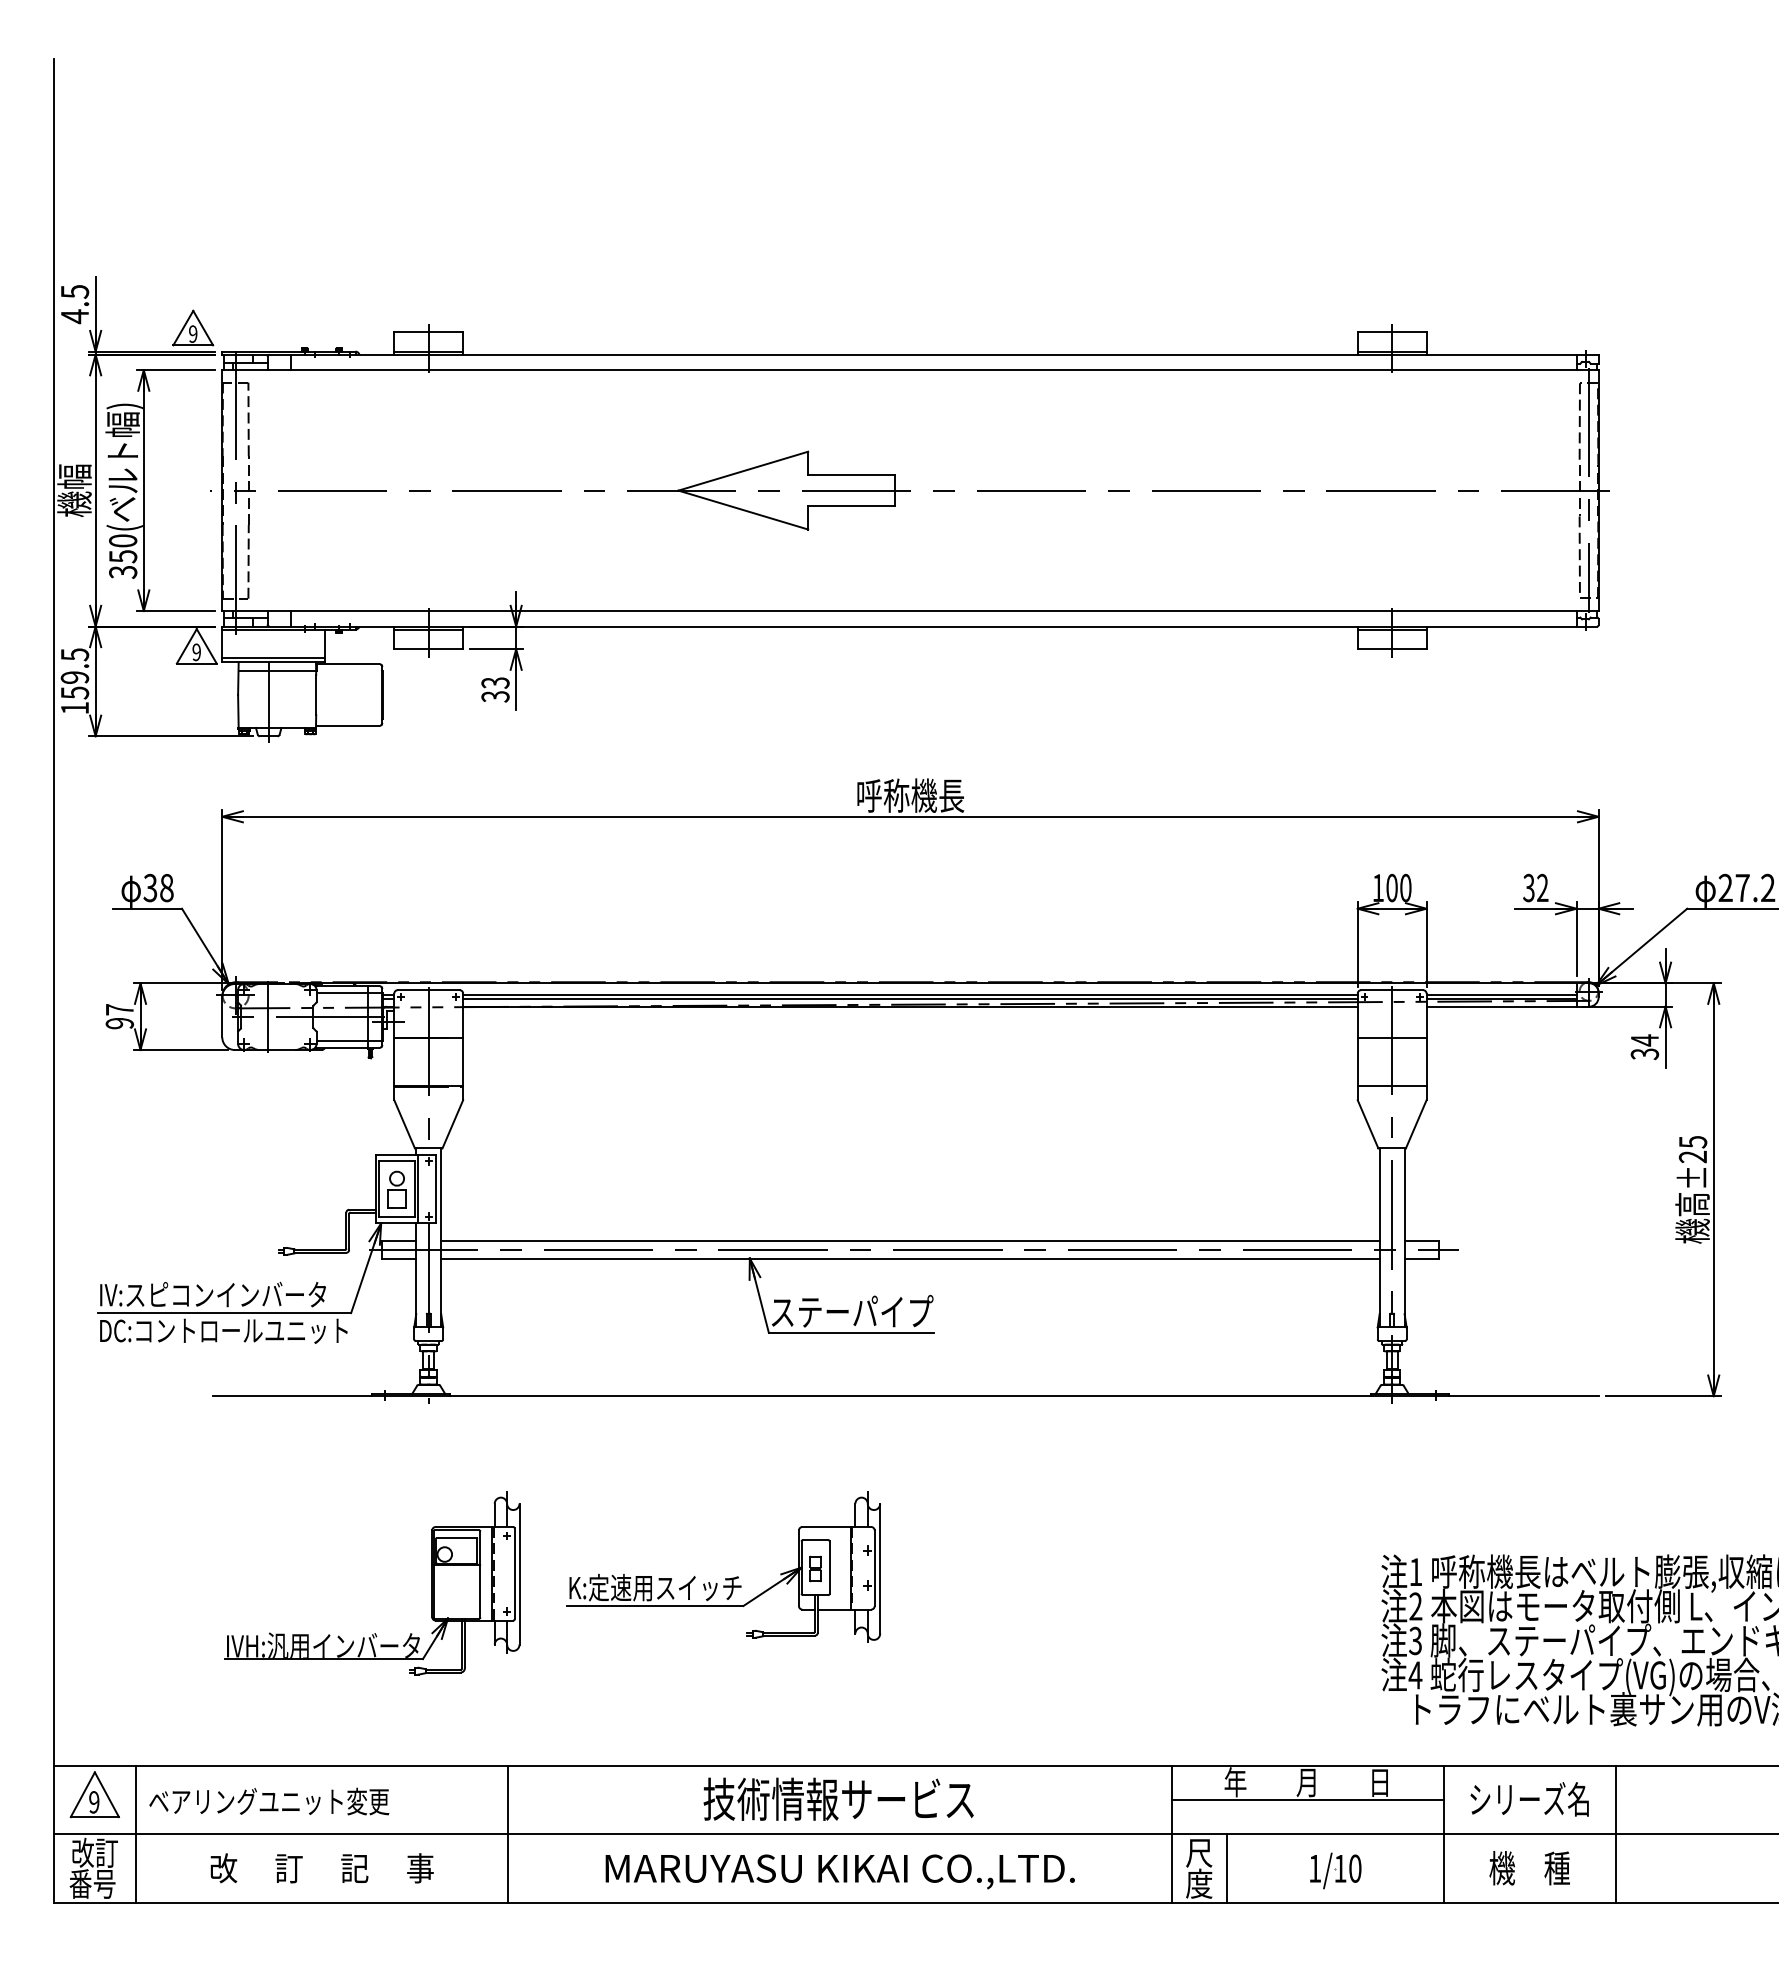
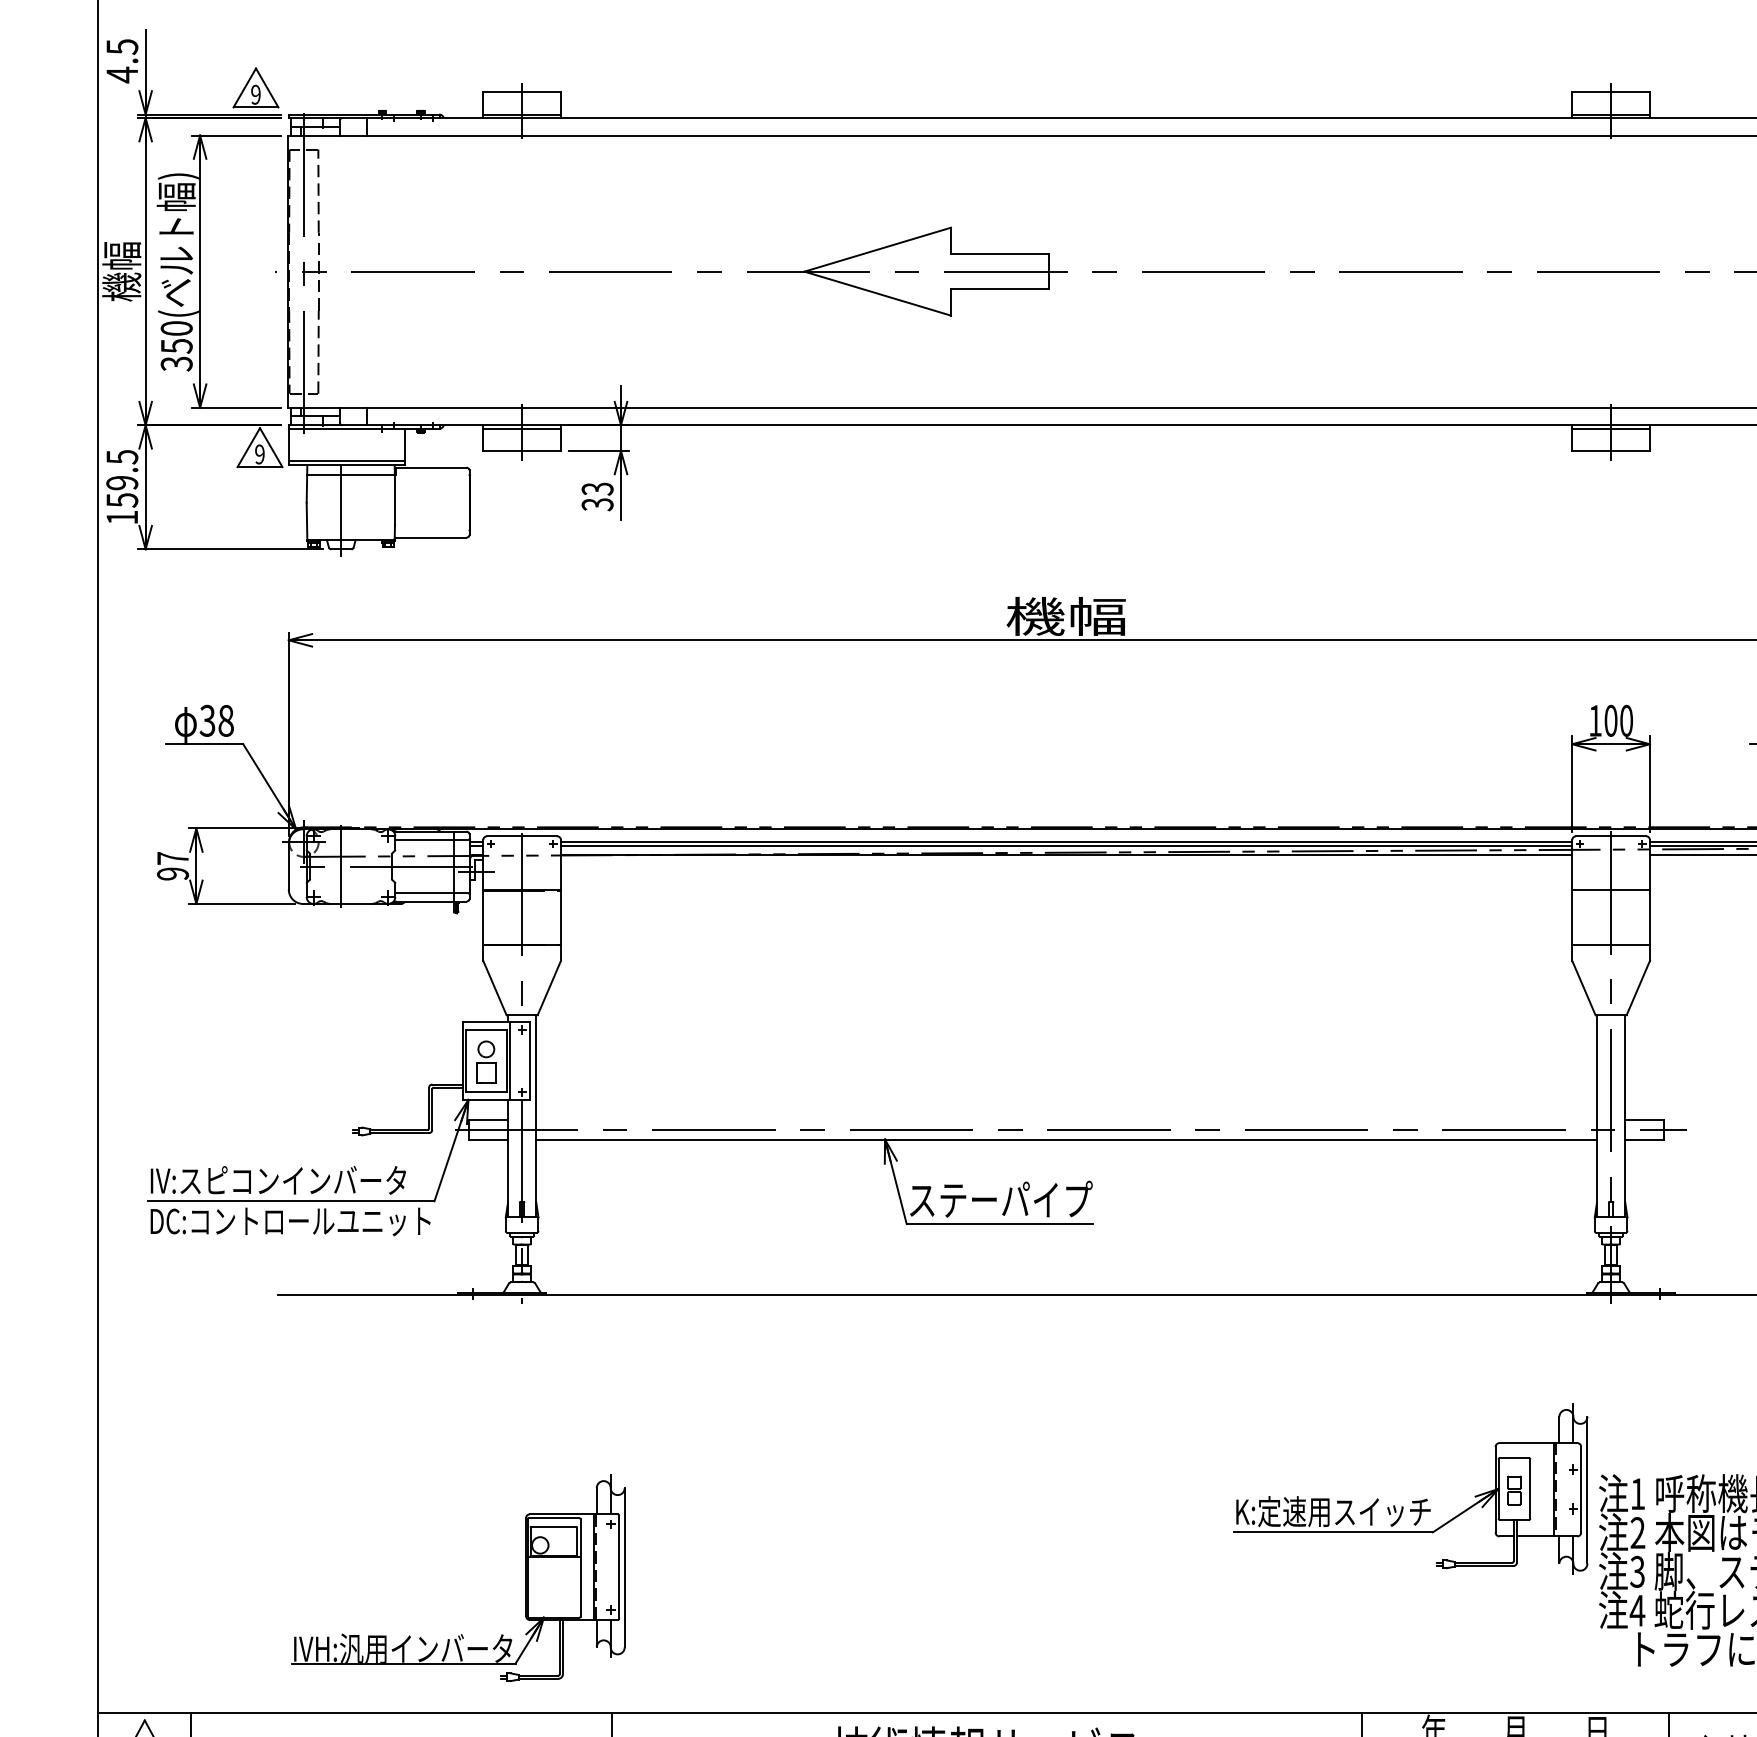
text: (910, 795) -> (1066, 616), 呼称機長 -> 機幅
line: (910, 1241) -> (1066, 1120), removed
part: (725, 1578) -> (1412, 1501), moved
part: (374, 1633) -> (460, 1634), moved

